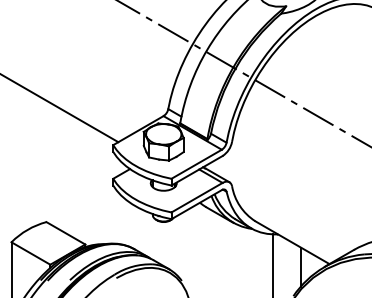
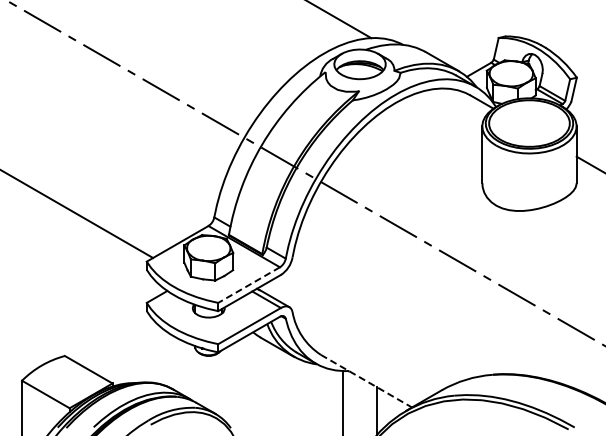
line: (196, 164) -> (249, 285), solid -> dashed
line: (292, 242) -> (366, 381), solid -> dashed

